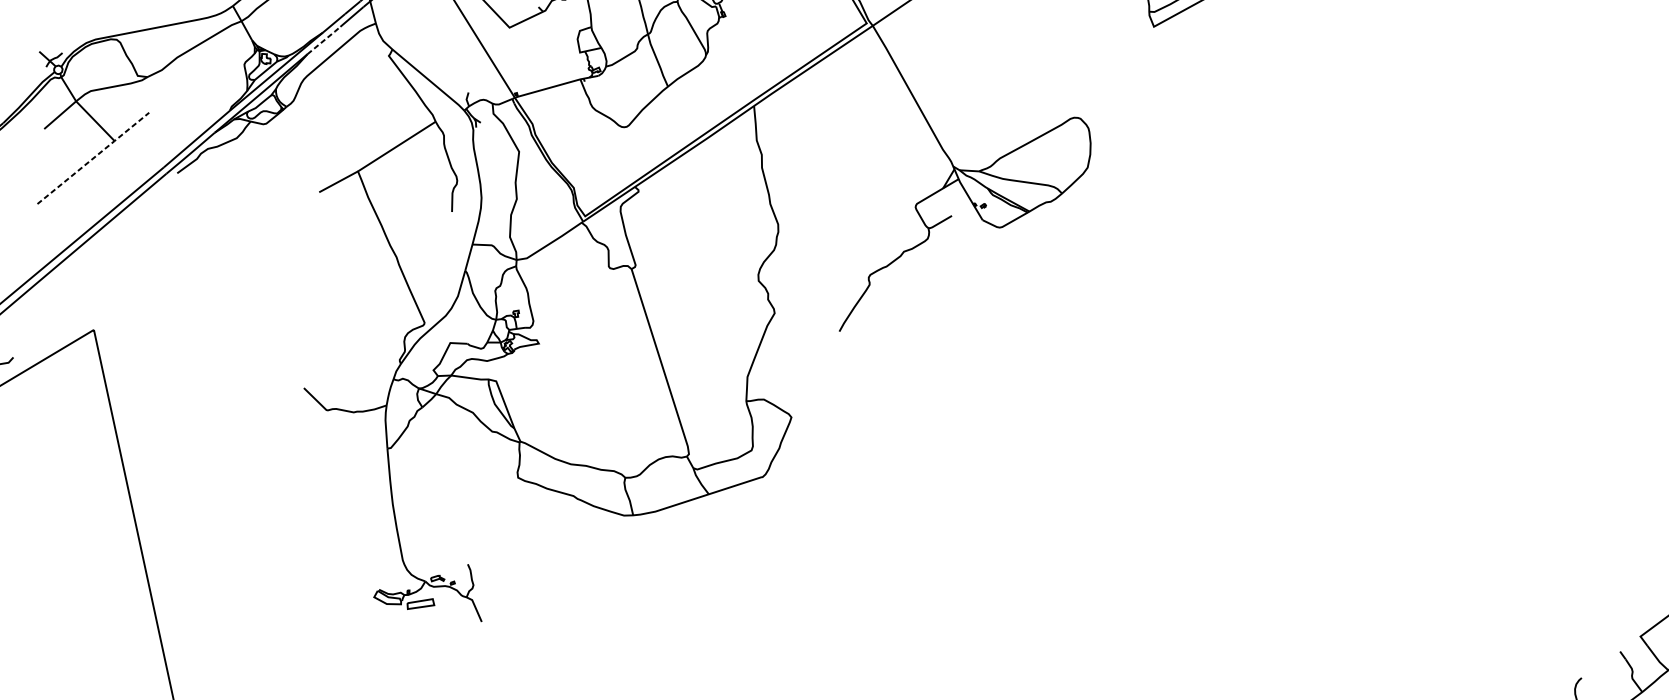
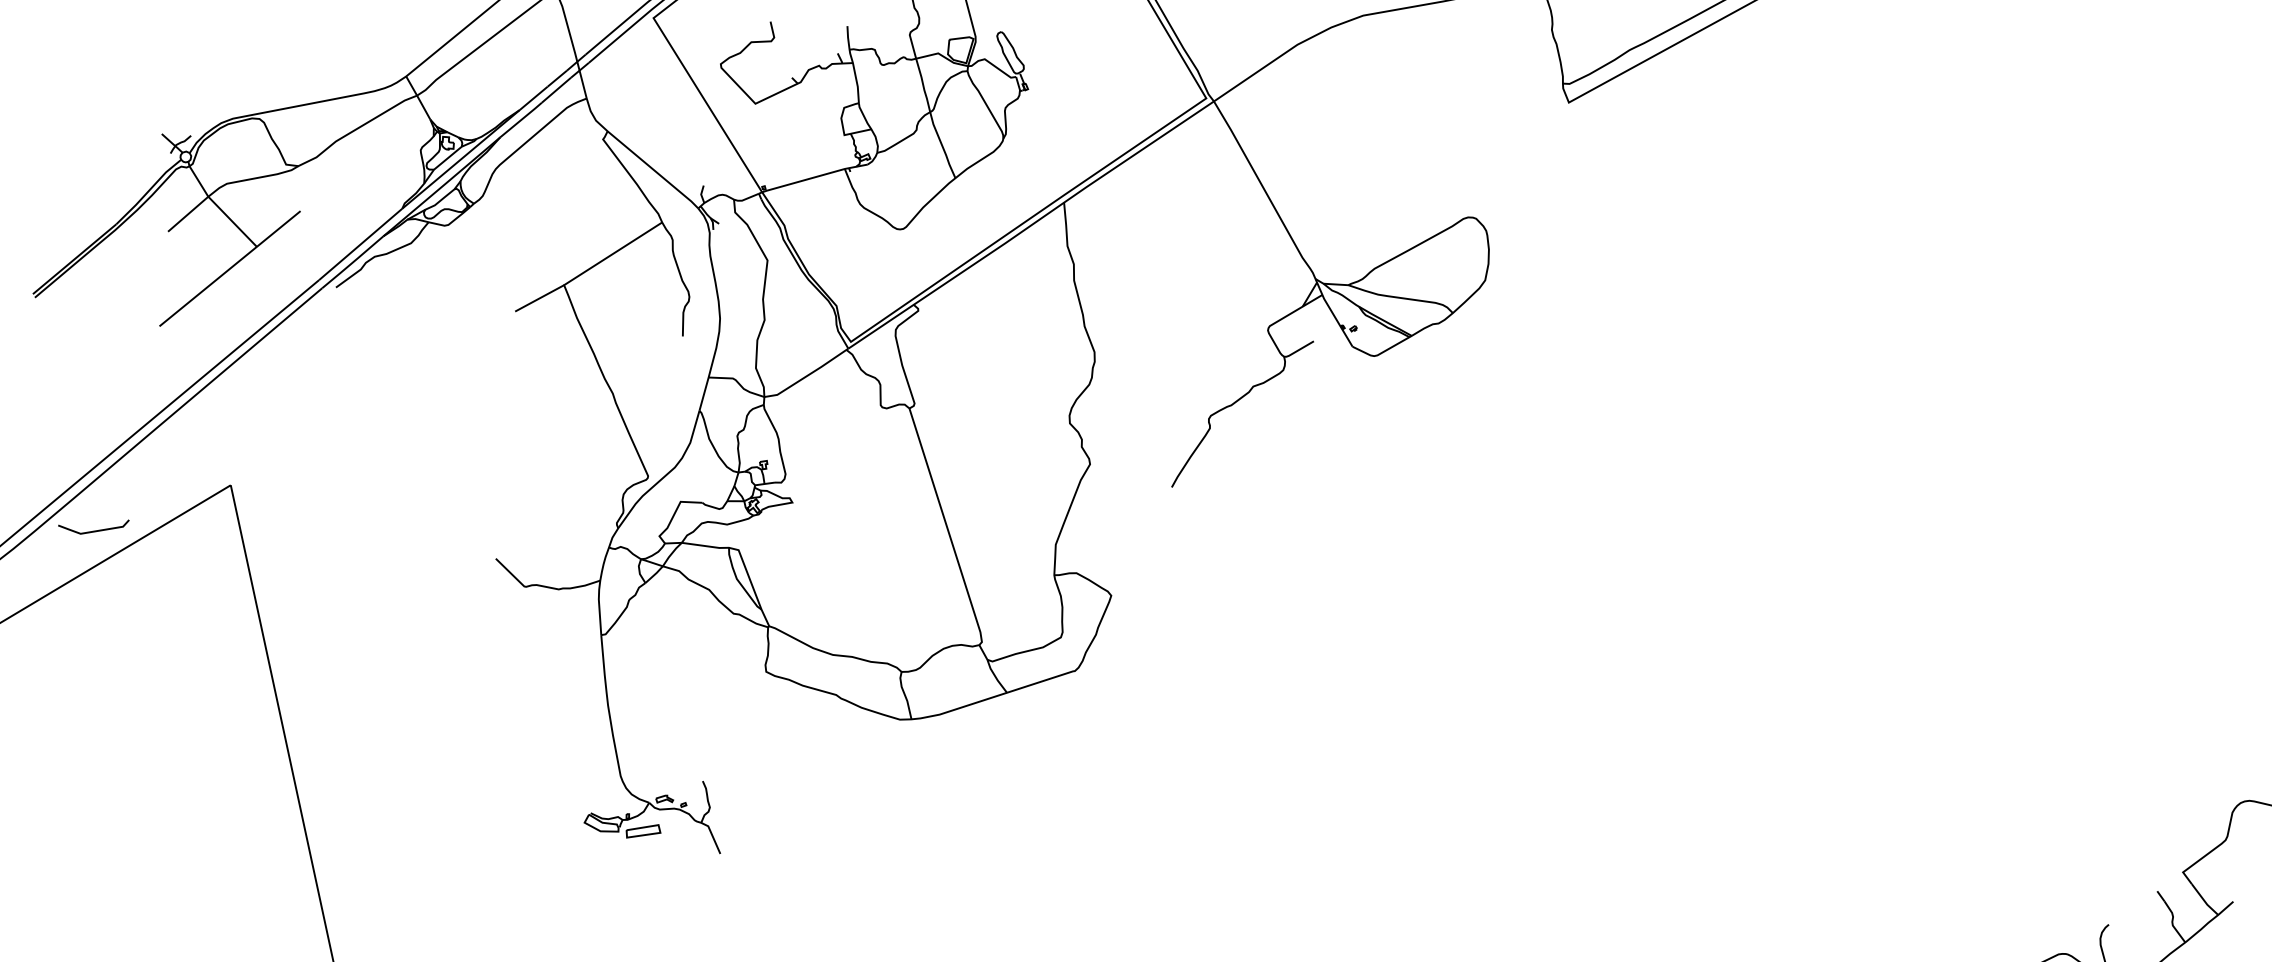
line: (325, 40) -> (522, 119), dashed -> solid
line: (93, 158) -> (230, 268), dashed -> solid

